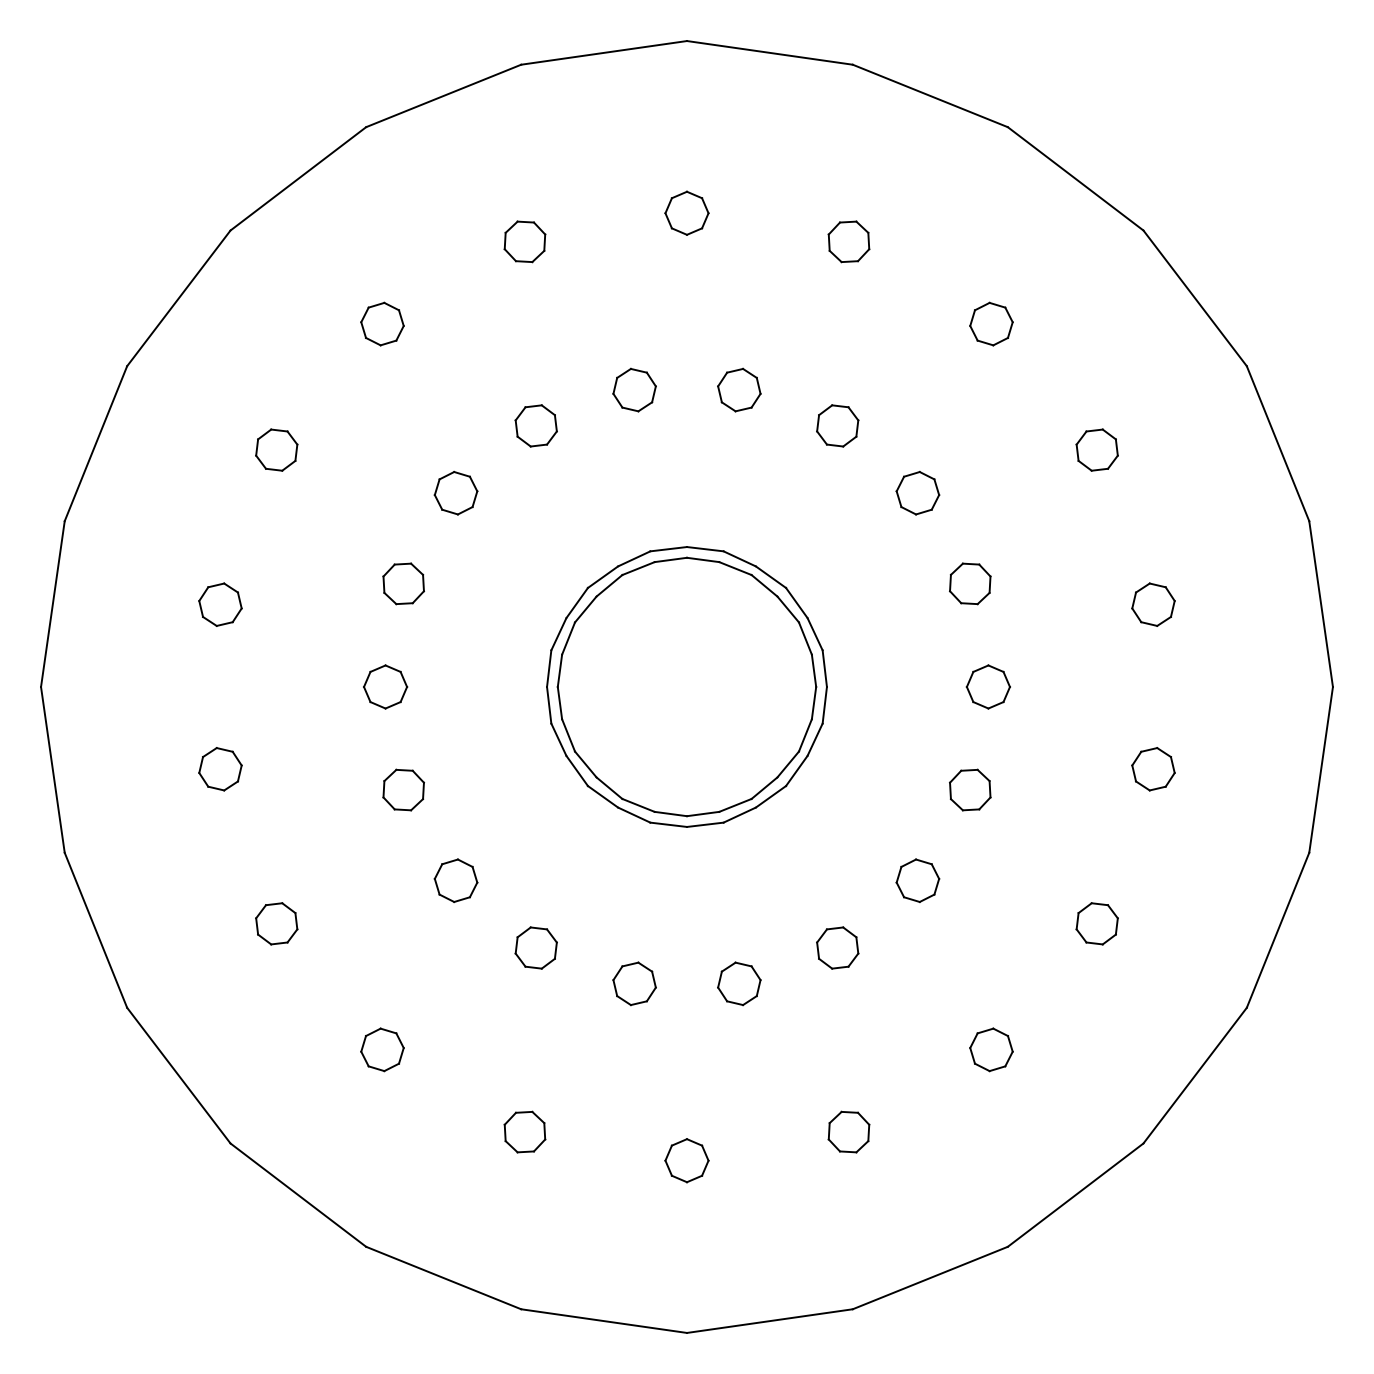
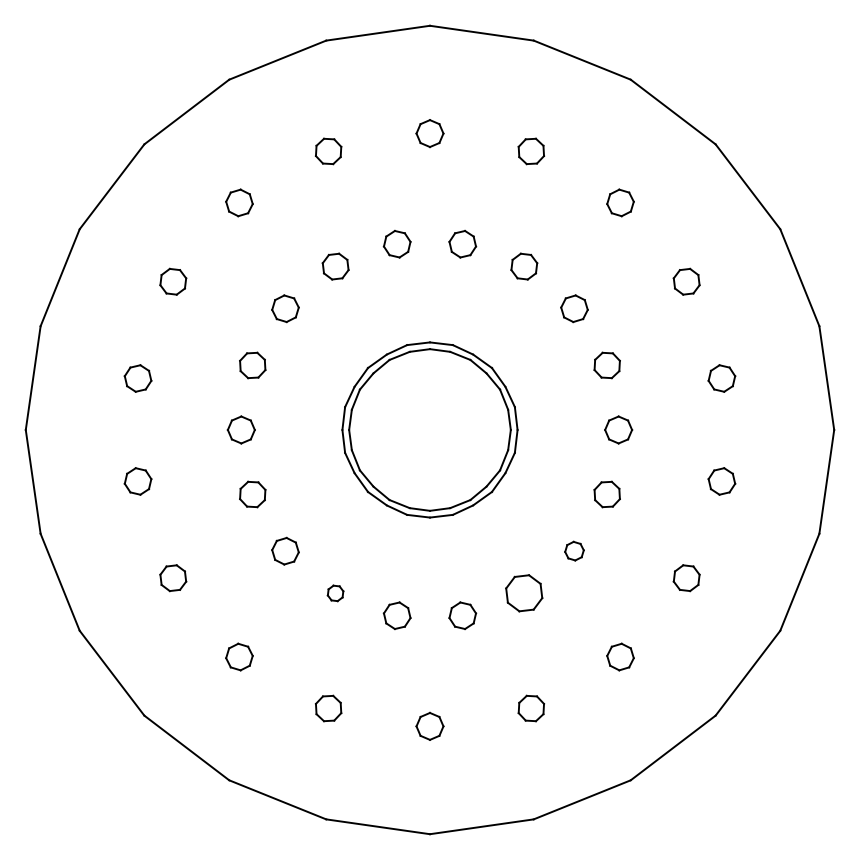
part: (917, 879) -> (574, 550), size x0.7
part: (535, 948) -> (335, 593), size x0.6
part: (838, 948) -> (524, 593), size x1.4

